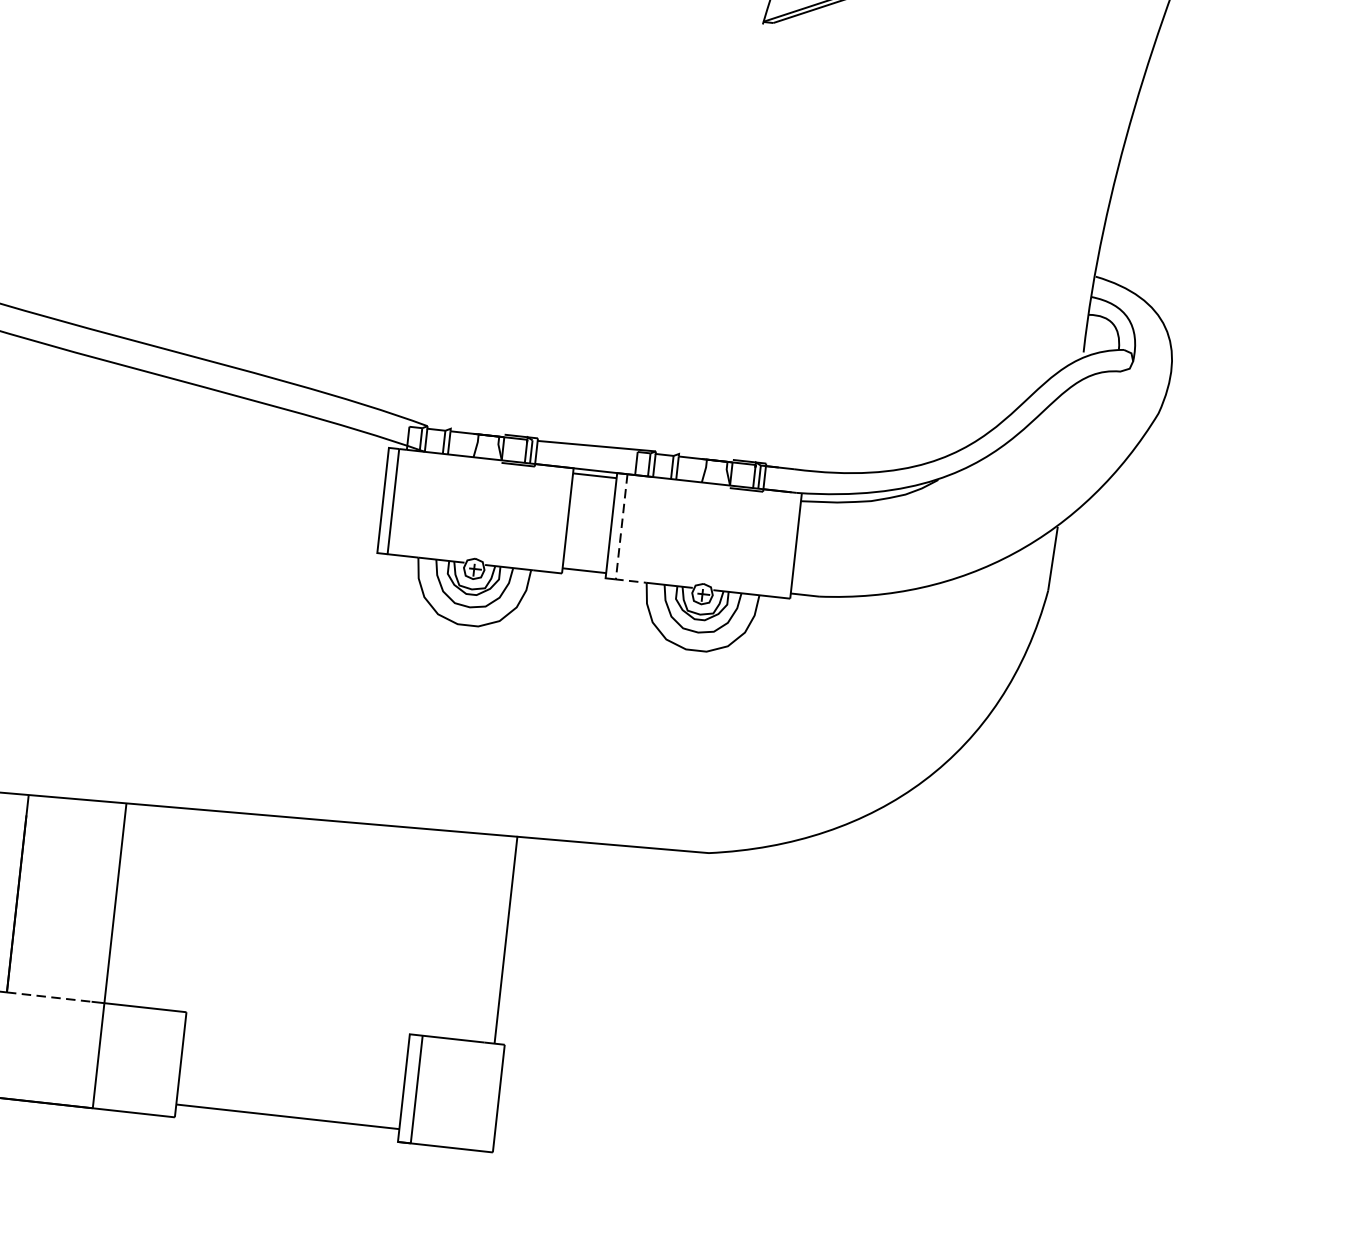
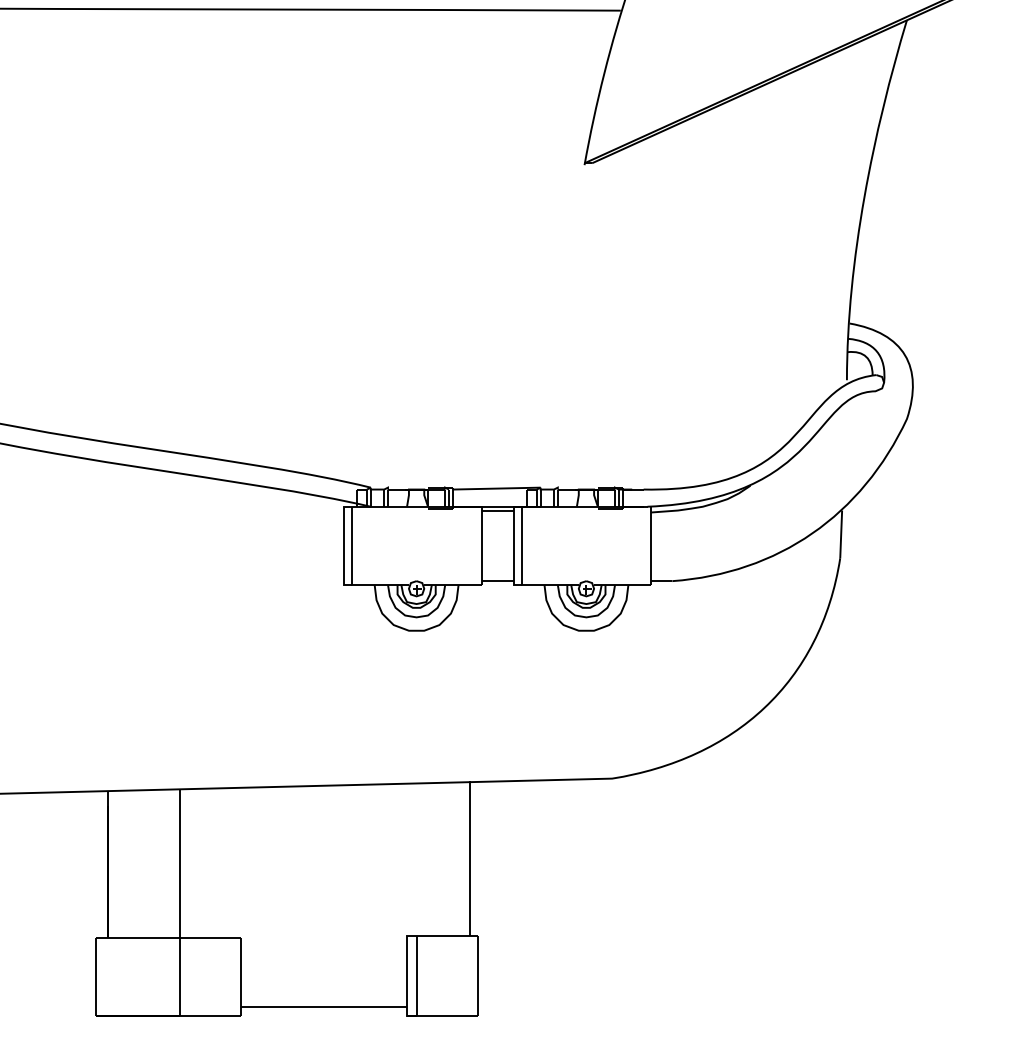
line: (619, 543) -> (521, 558), dashed -> solid
line: (50, 996) -> (139, 937), dashed -> solid

